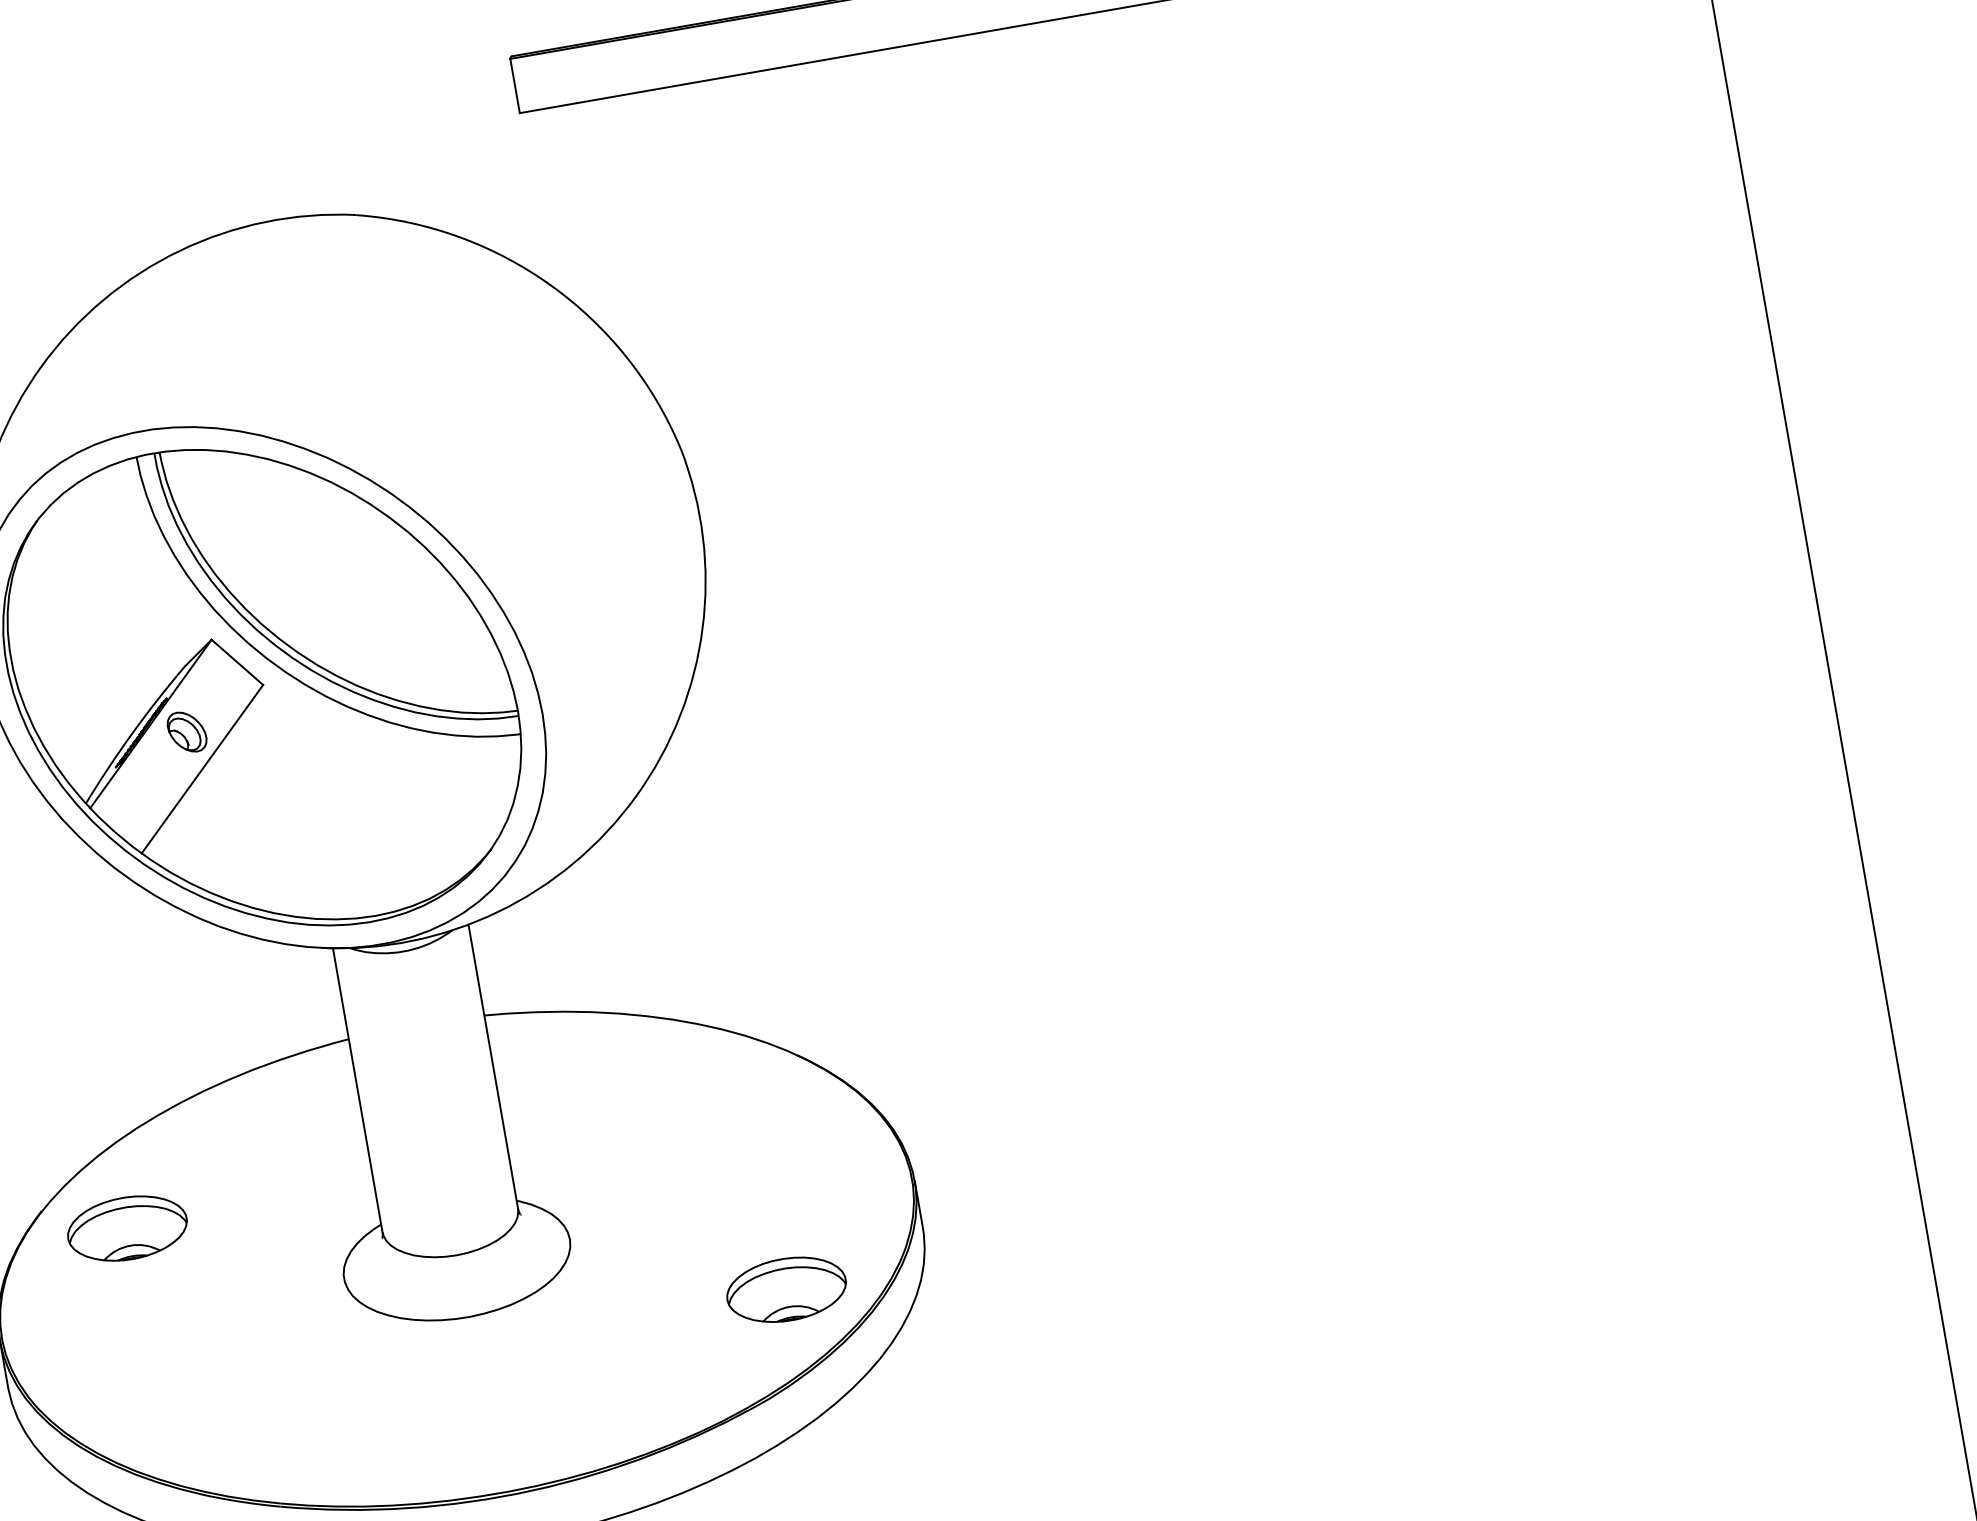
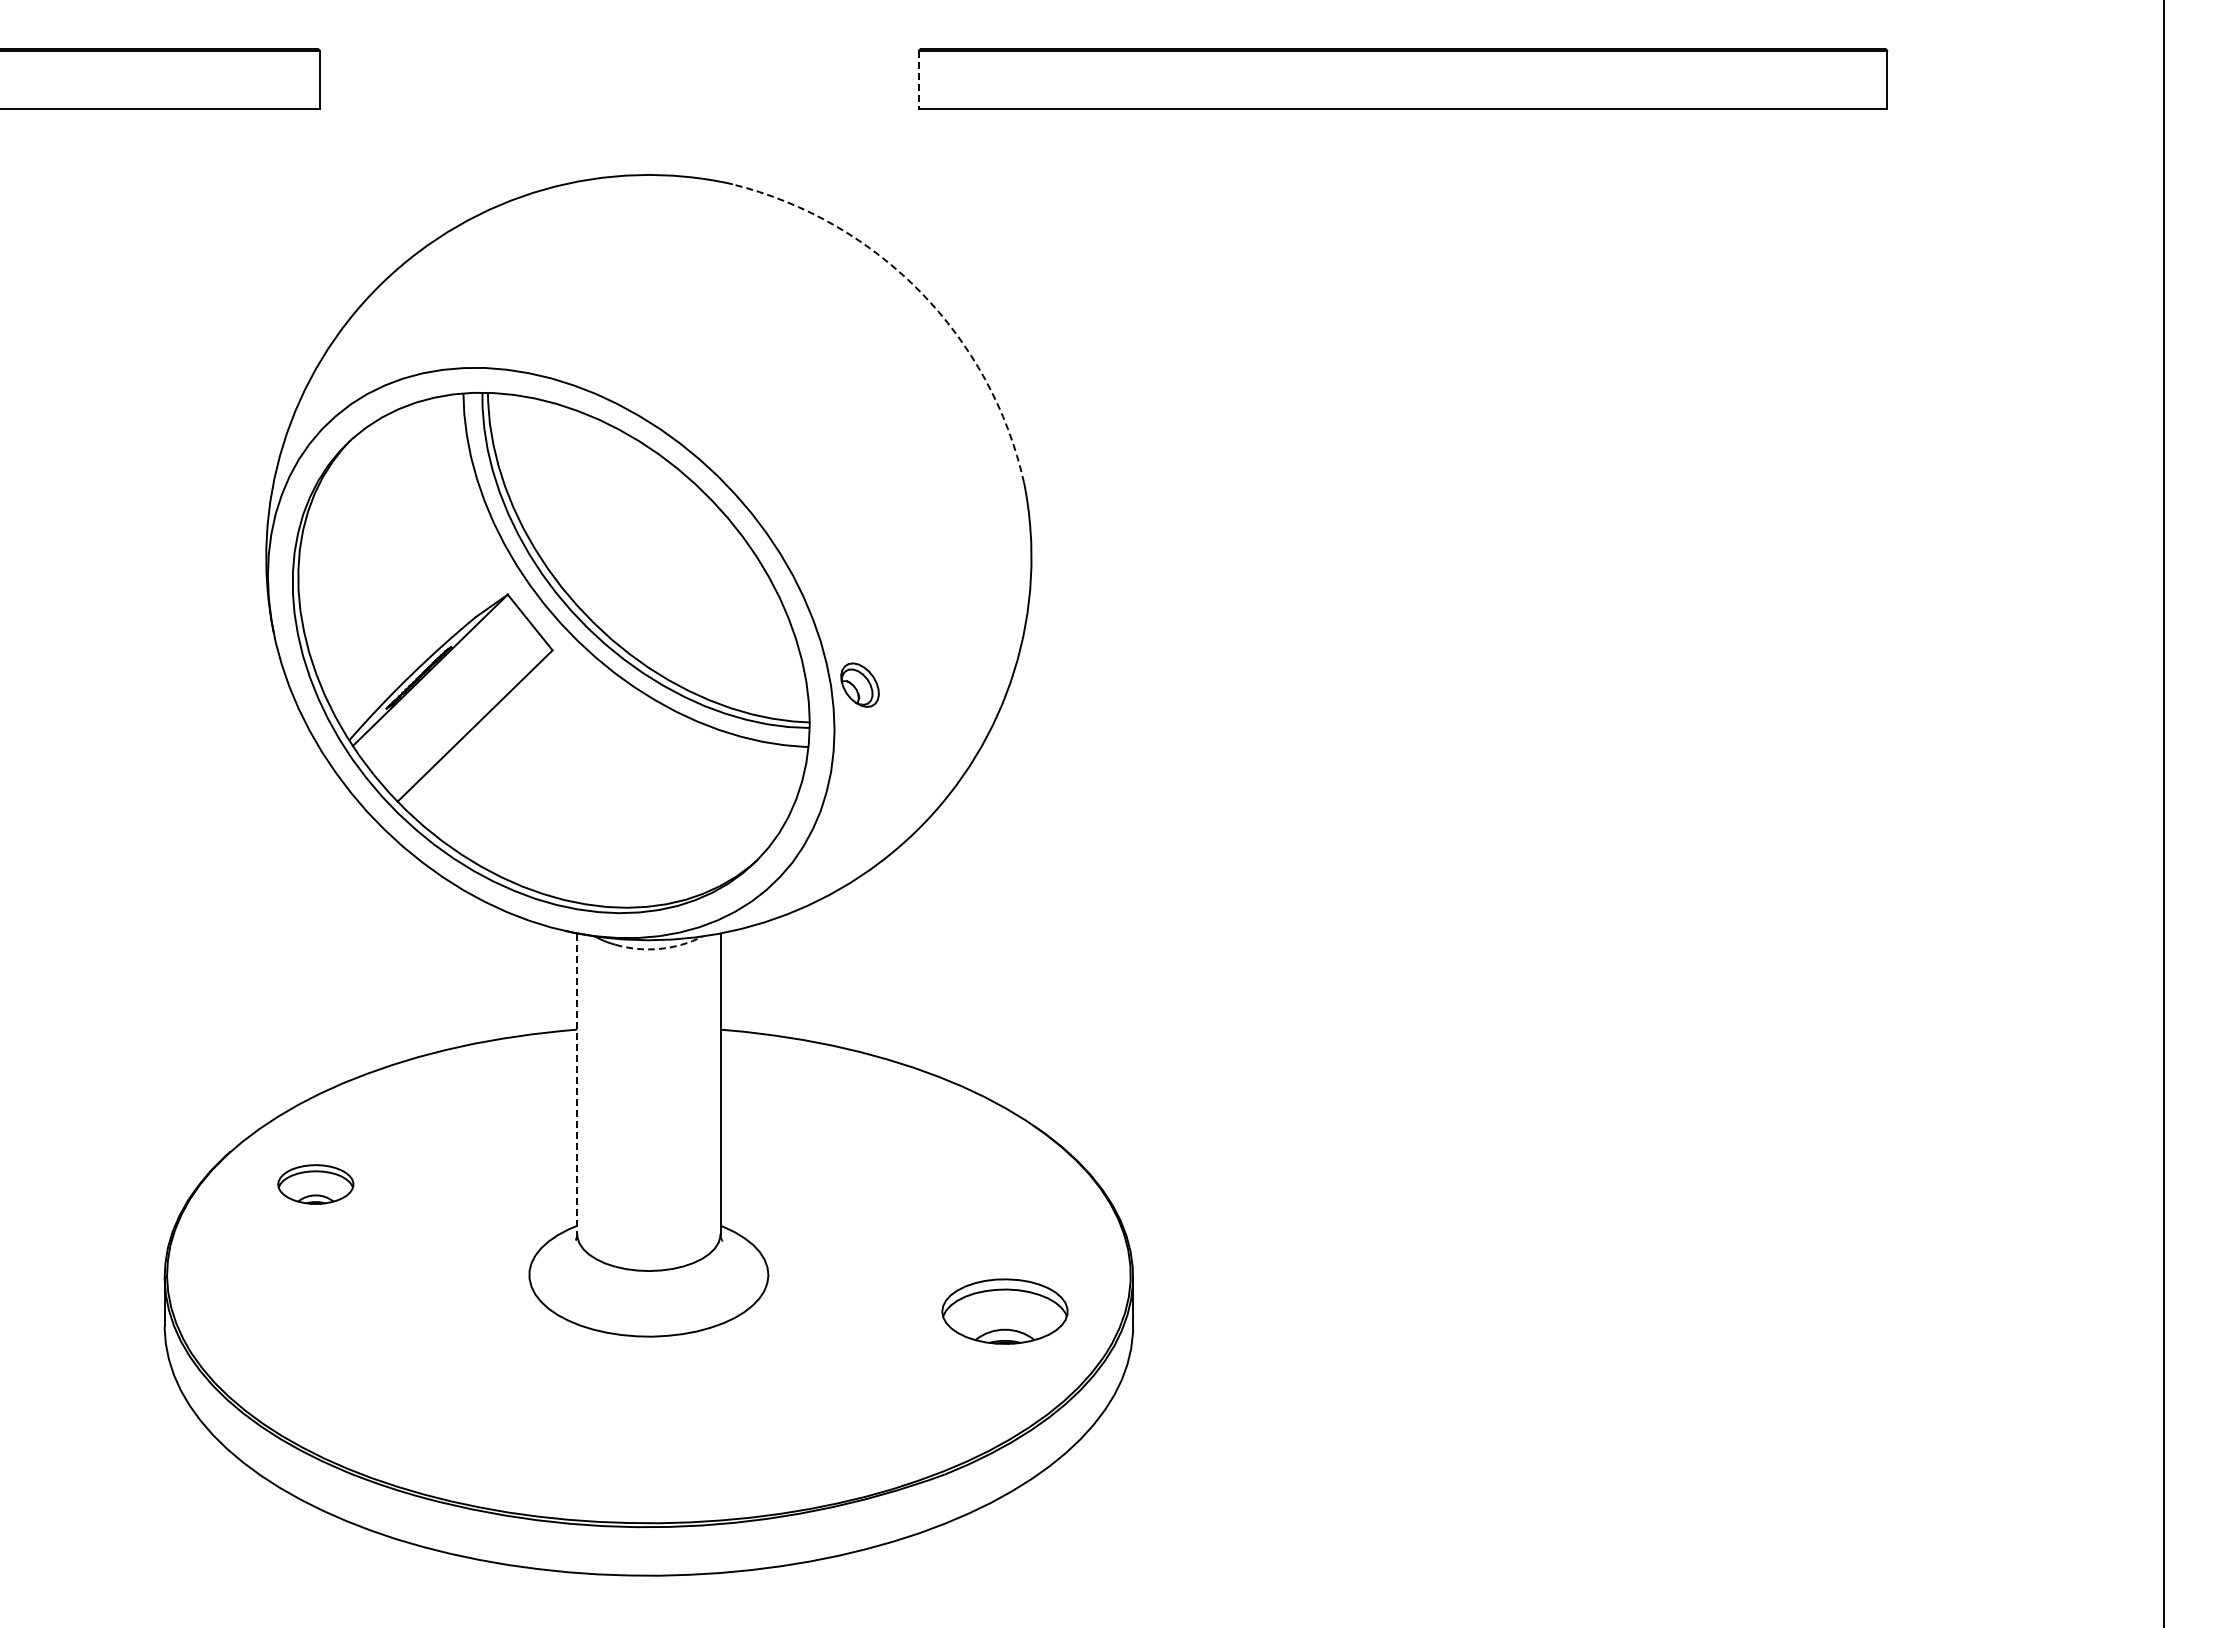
line: (514, 86) -> (918, 80), solid -> dashed
arc: (551, 286) -> (920, 292), solid -> dashed
part: (186, 731) -> (859, 684), moved
arc: (413, 948) -> (659, 948), solid -> dashed
line: (358, 1090) -> (577, 1084), solid -> dashed
part: (127, 1228) -> (315, 1184), size x0.6
part: (786, 1289) -> (1004, 1311), moved

